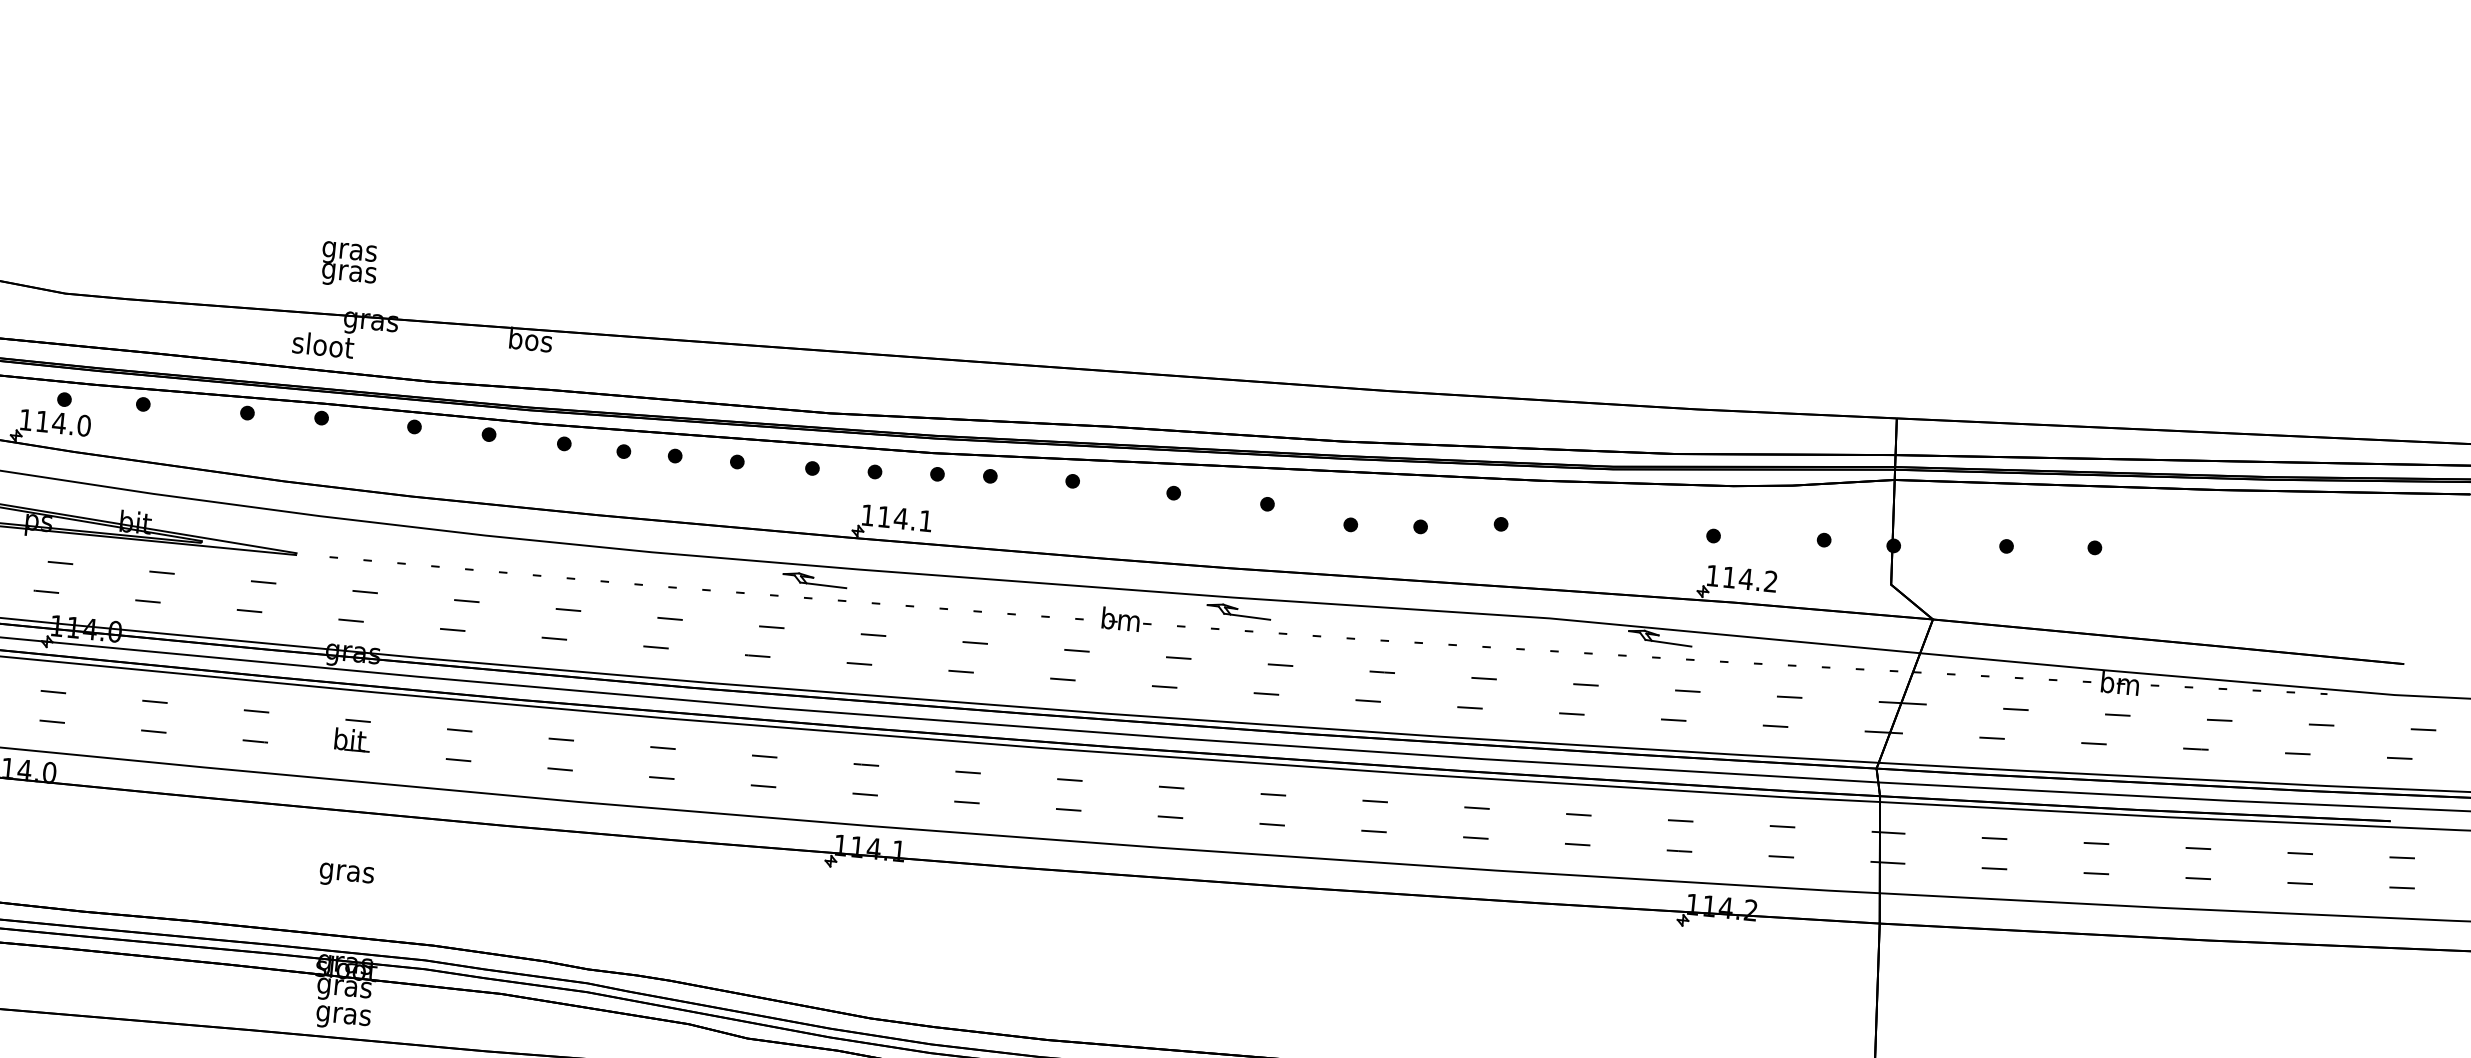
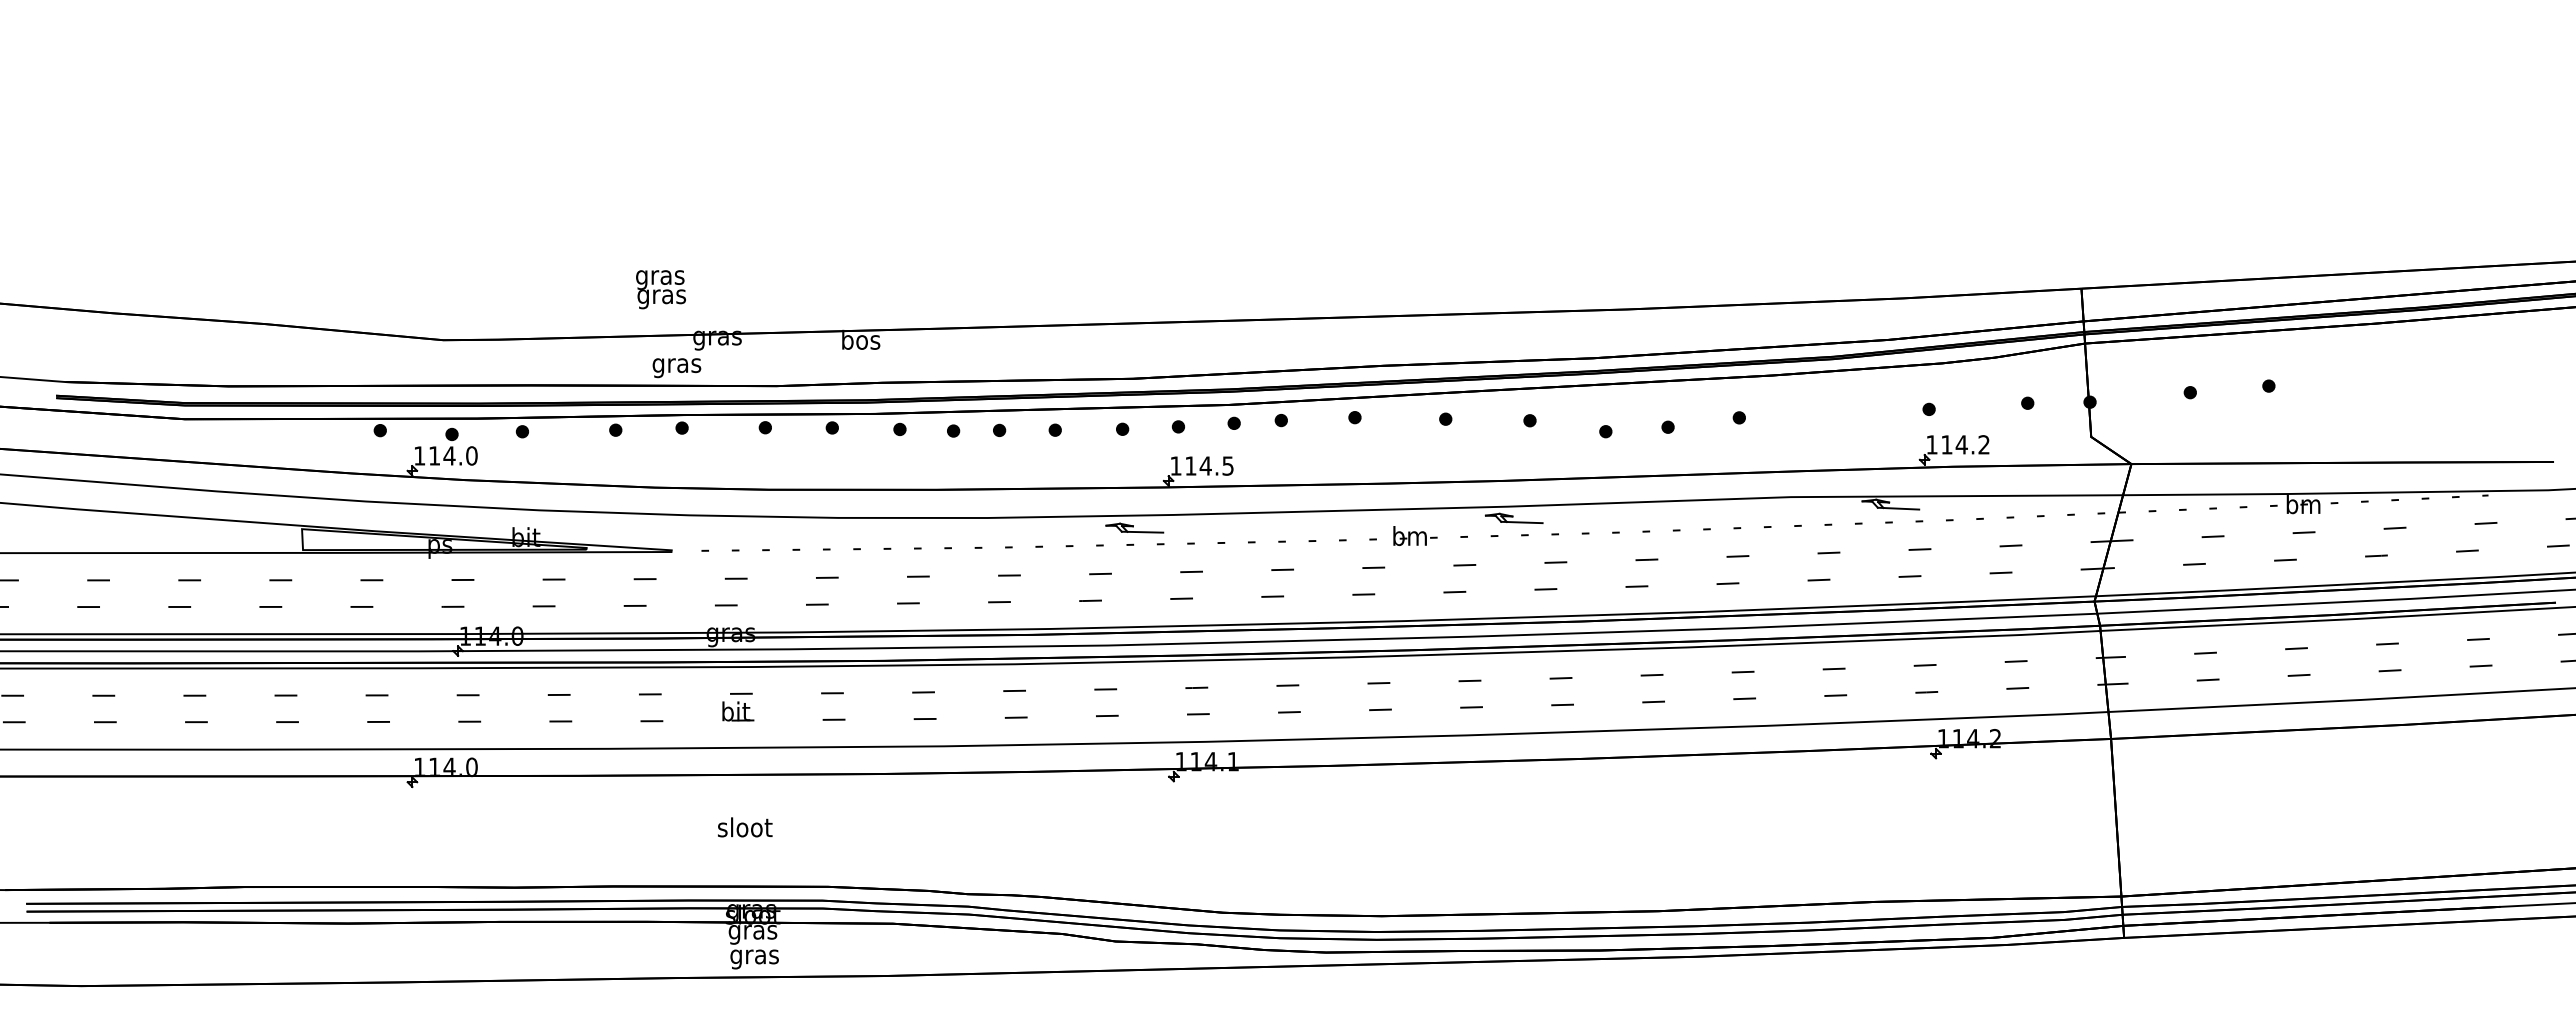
text: (348, 264) -> (660, 289), moved
text: (322, 347) -> (676, 365), sloot -> gras
text: (925, 520) -> (1227, 465), 114.1 -> 114.5
text: (347, 872) -> (745, 829), gras -> sloot

